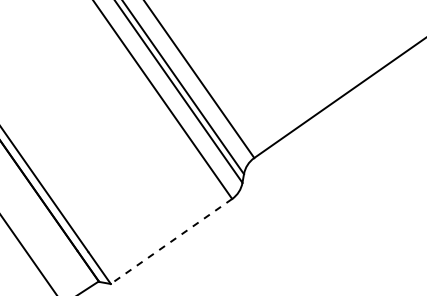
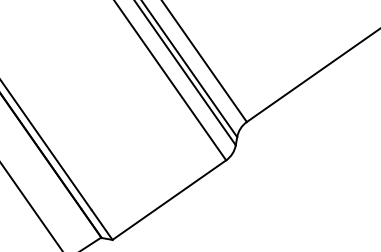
line: (171, 241) -> (169, 200), dashed -> solid

